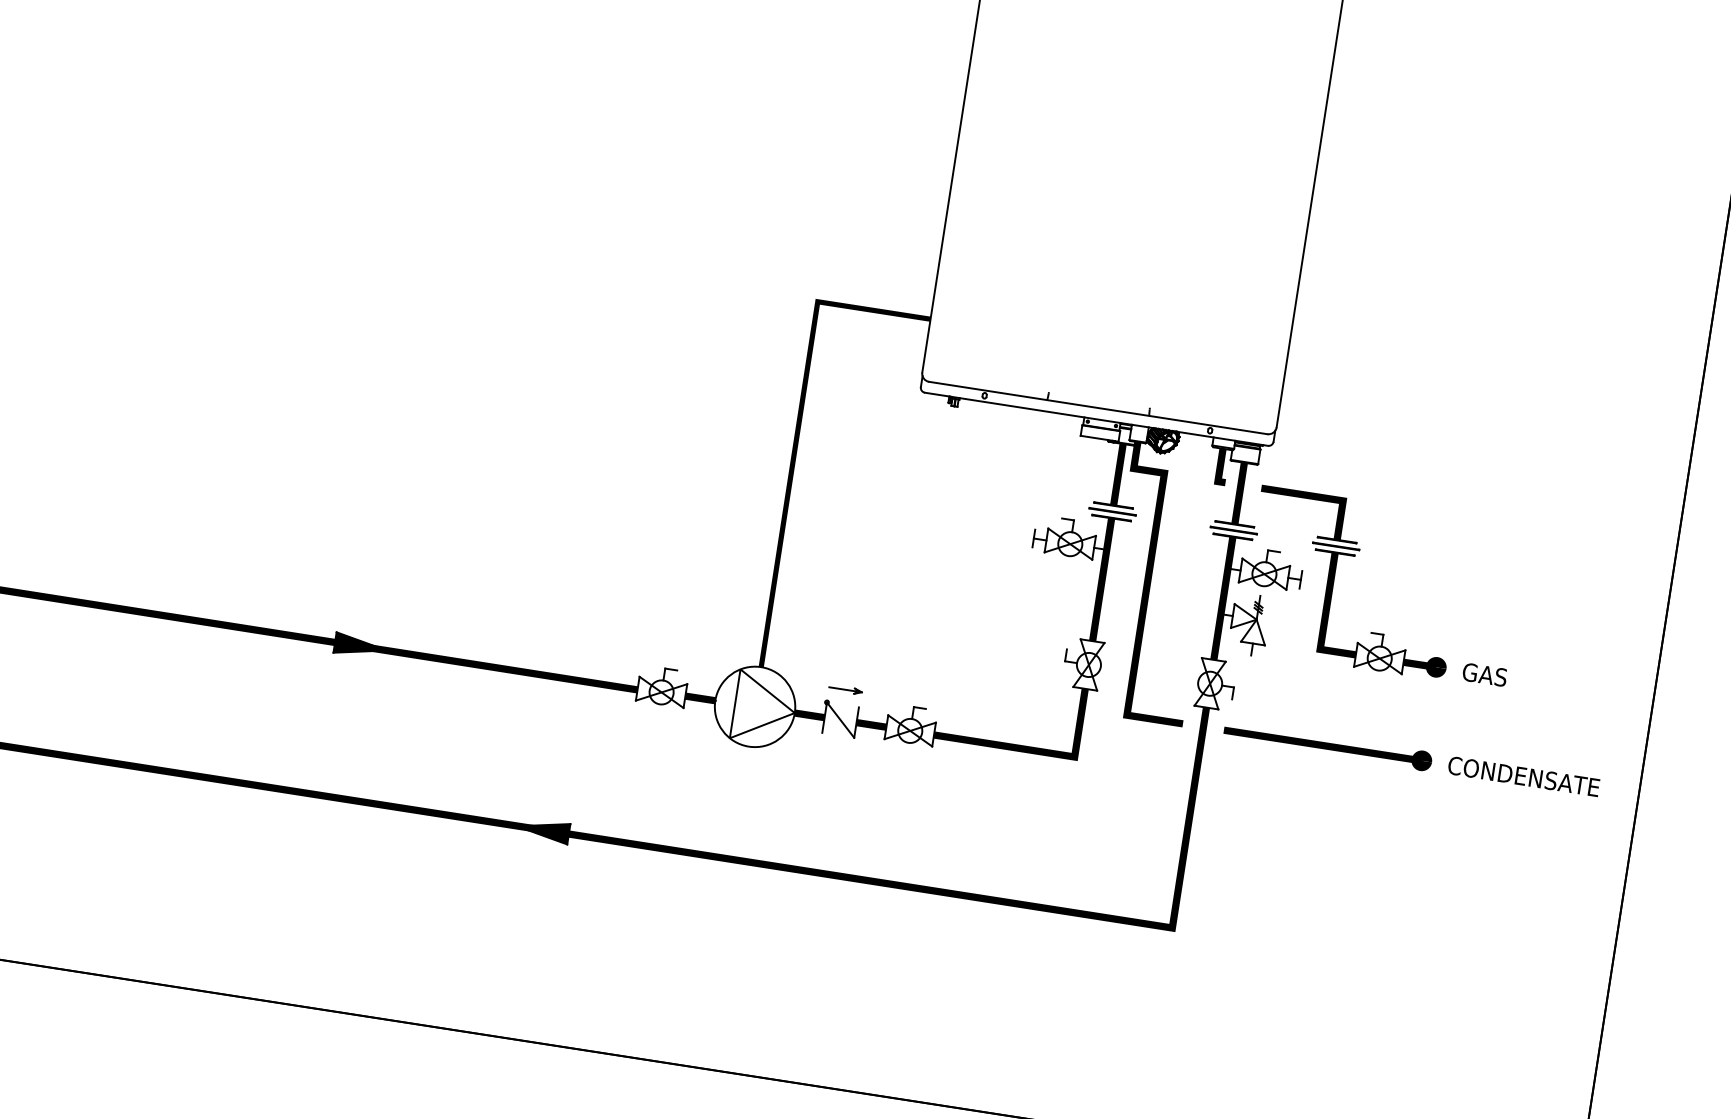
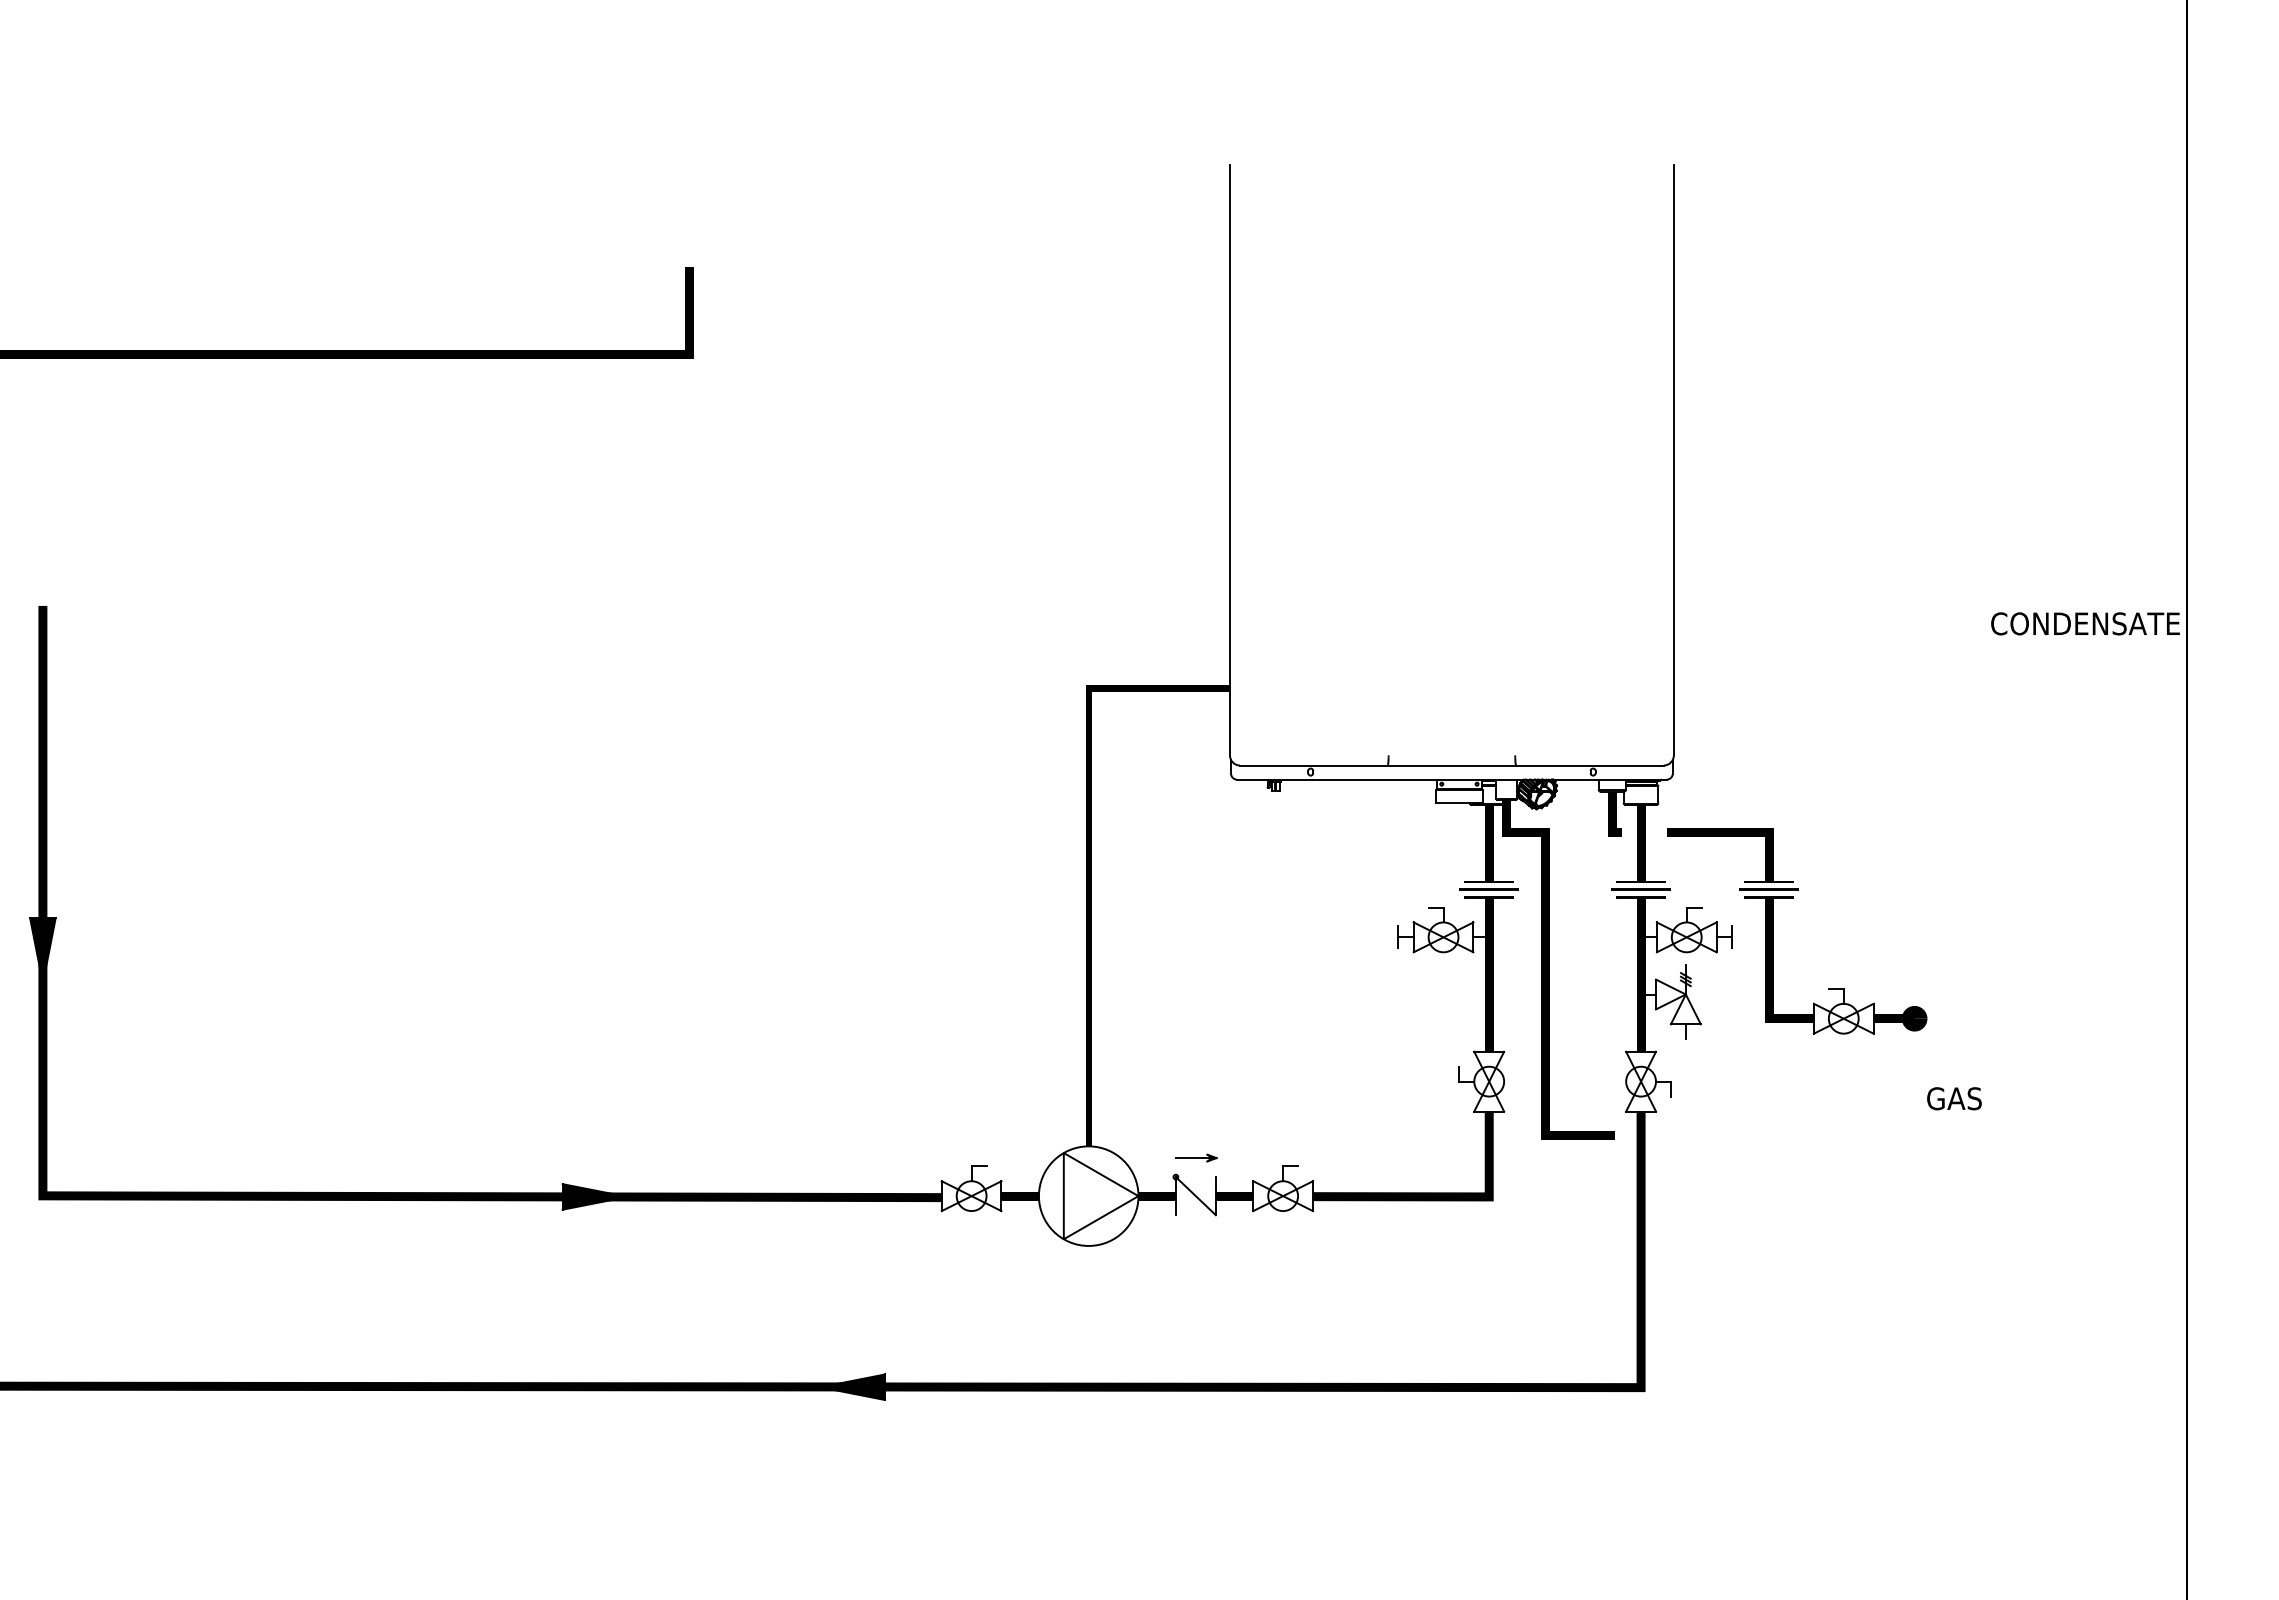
text: (1484, 674) -> (1954, 1098), moved
part: (1328, 746) -> (1797, 1135), removed
text: (1523, 776) -> (2085, 623), moved

